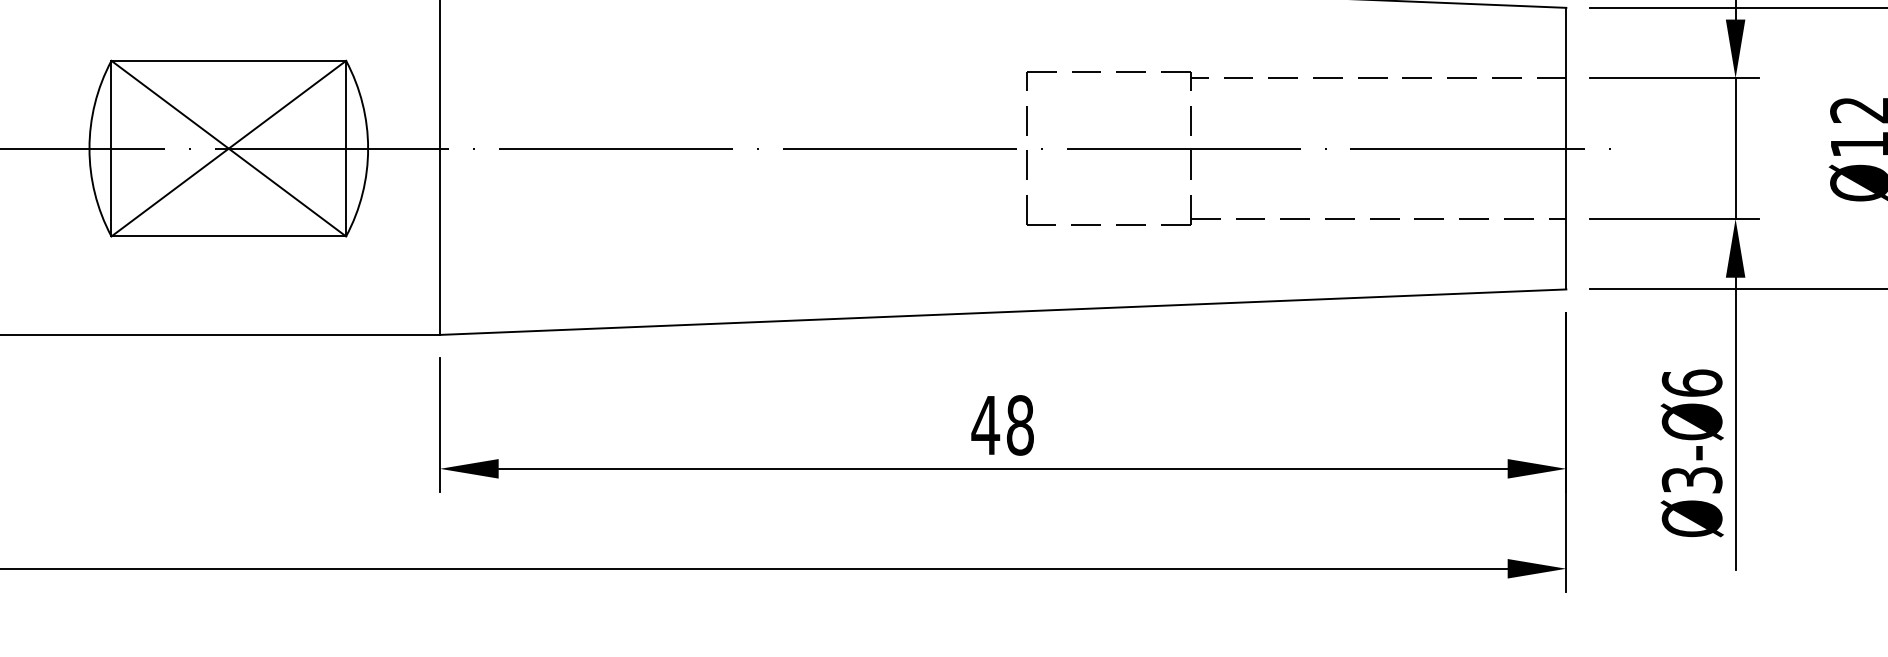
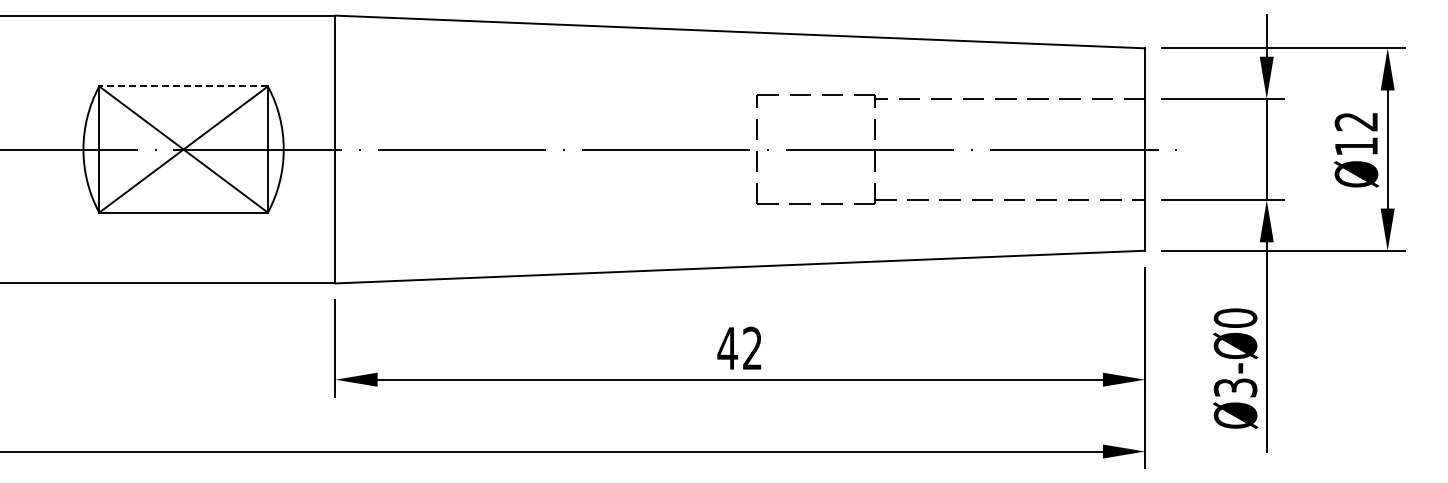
line: (228, 60) -> (183, 86), solid -> dashed
text: (1692, 382) -> (1235, 317), Ø3-Ø6 -> Ø3-Ø0
text: (1020, 425) -> (752, 348), 48 -> 42

